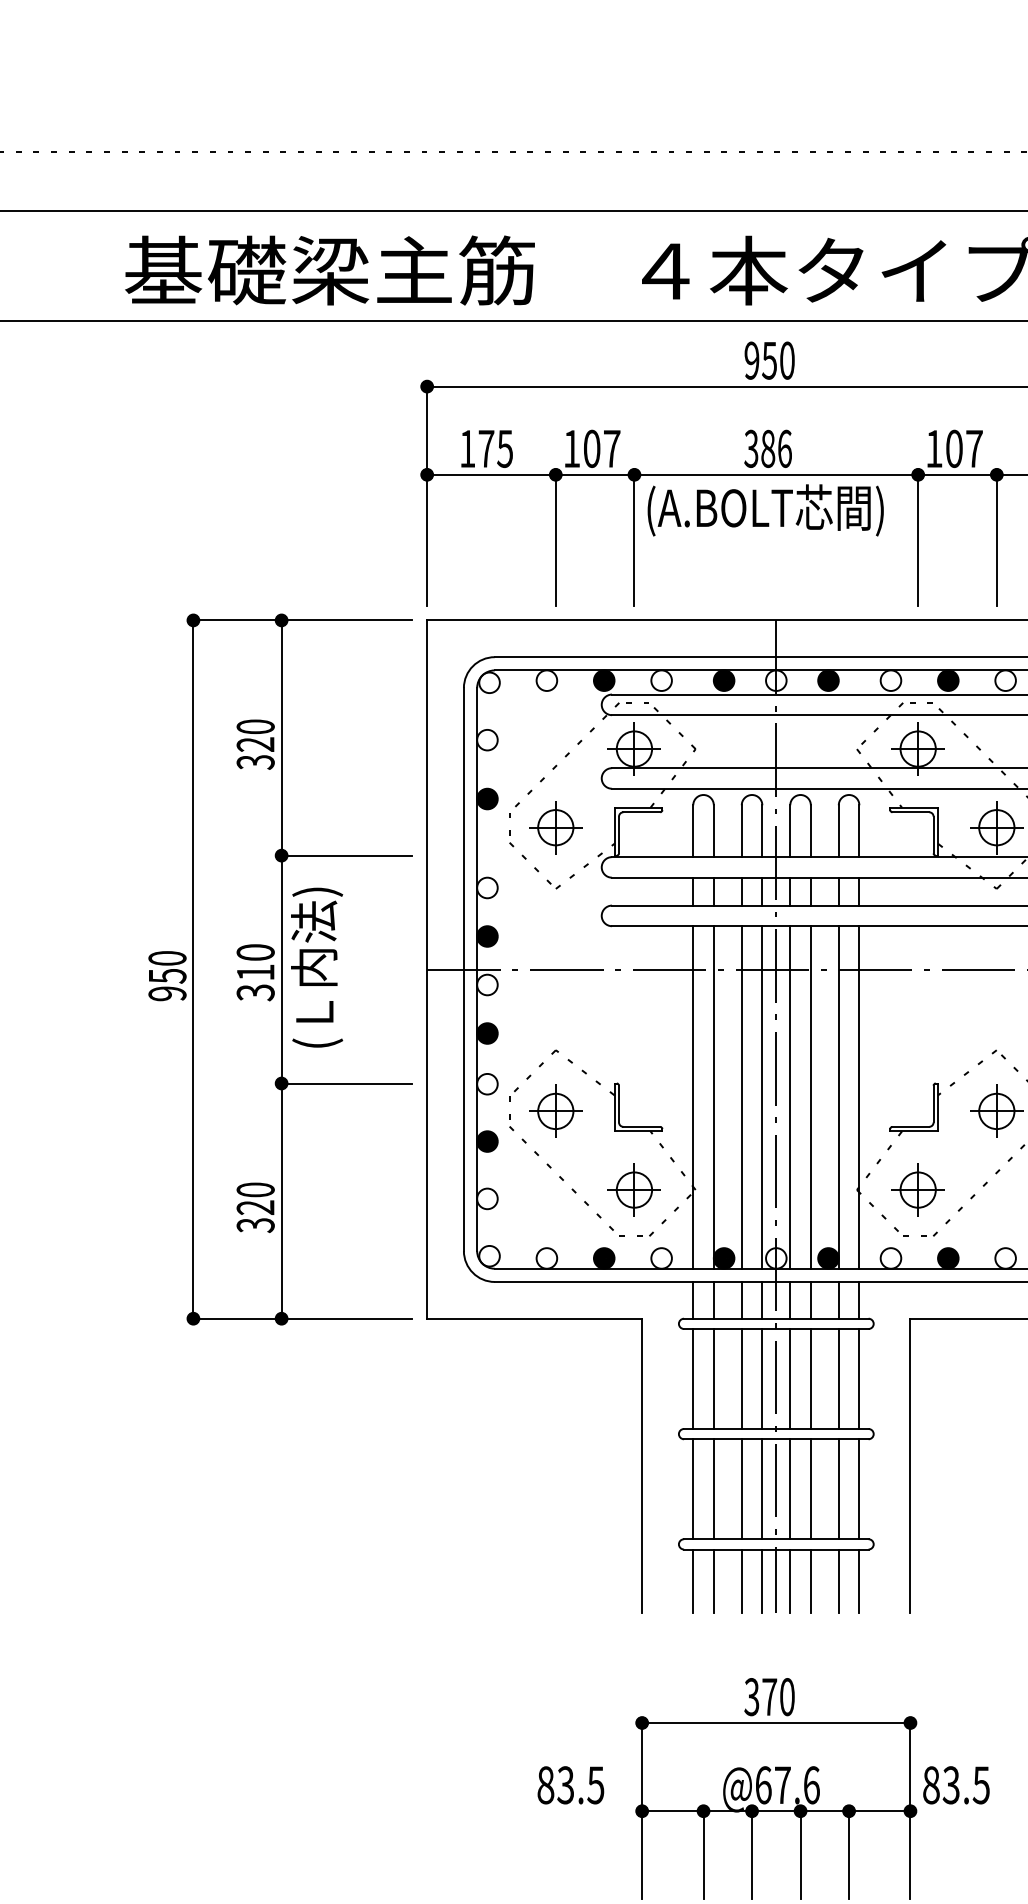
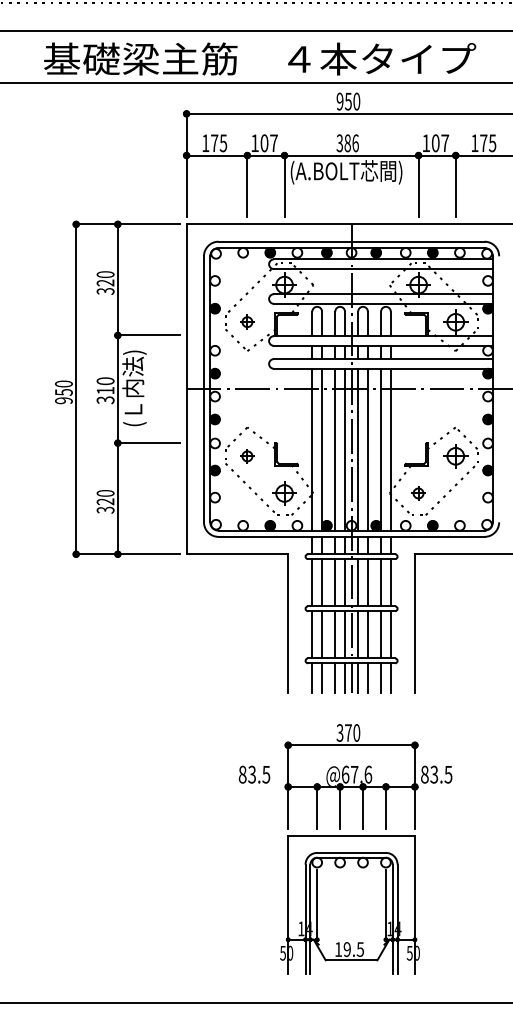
part: (556, 826) -> (247, 321), size x0.6
part: (556, 1111) -> (247, 456), size x0.6
part: (917, 1190) -> (418, 493), size x0.6

